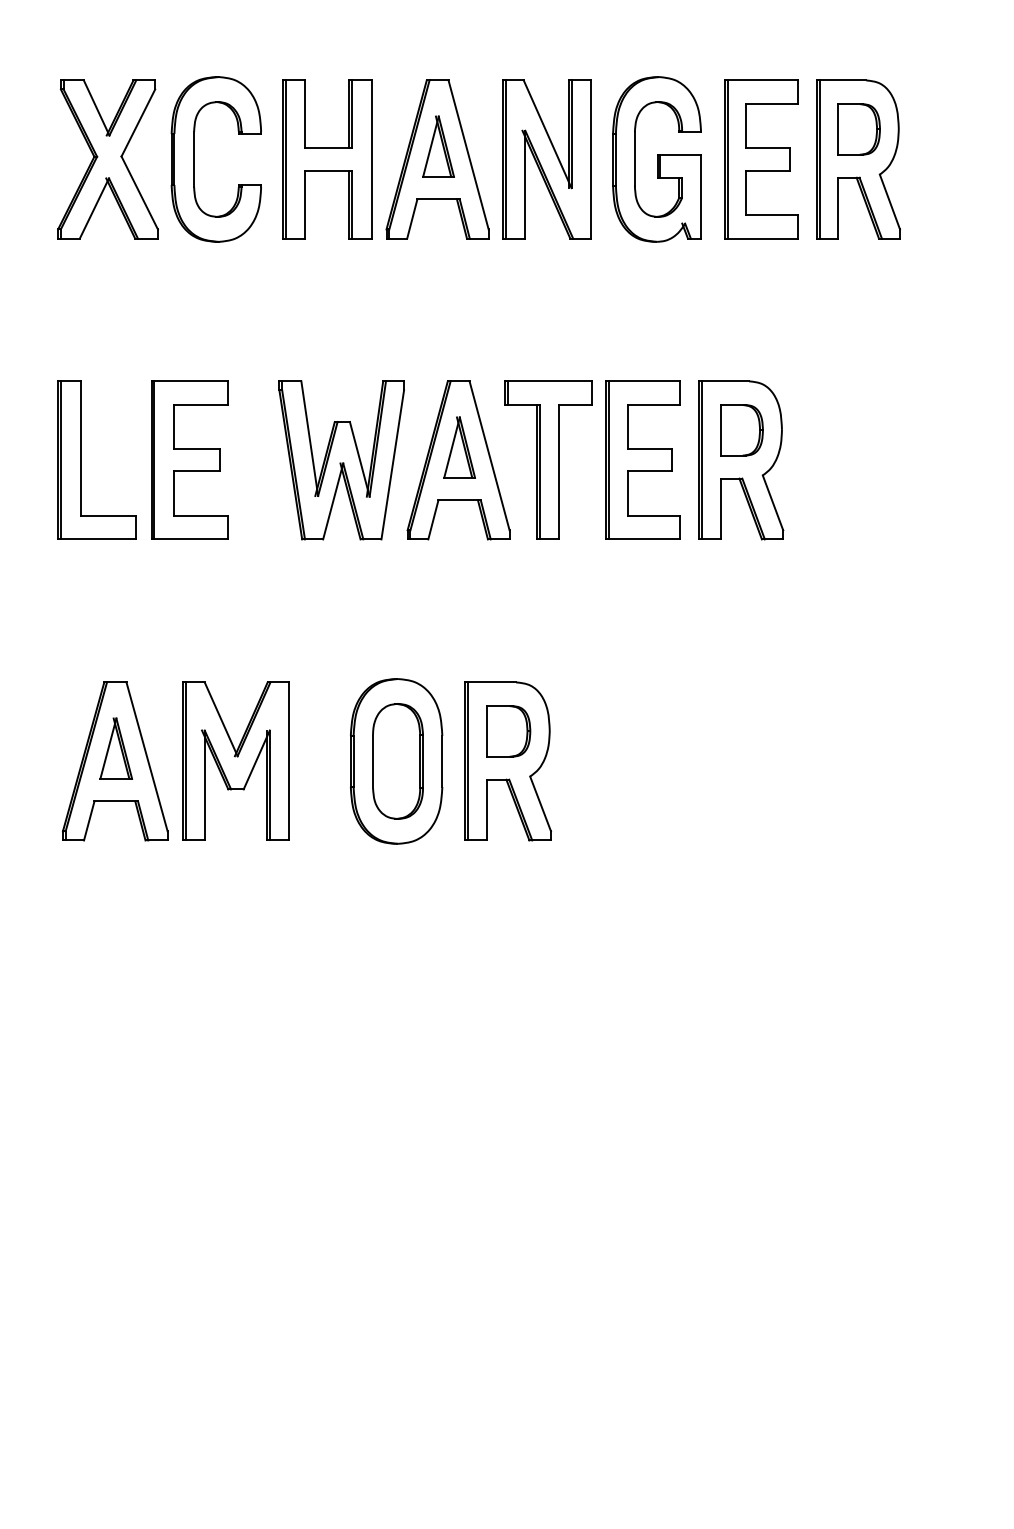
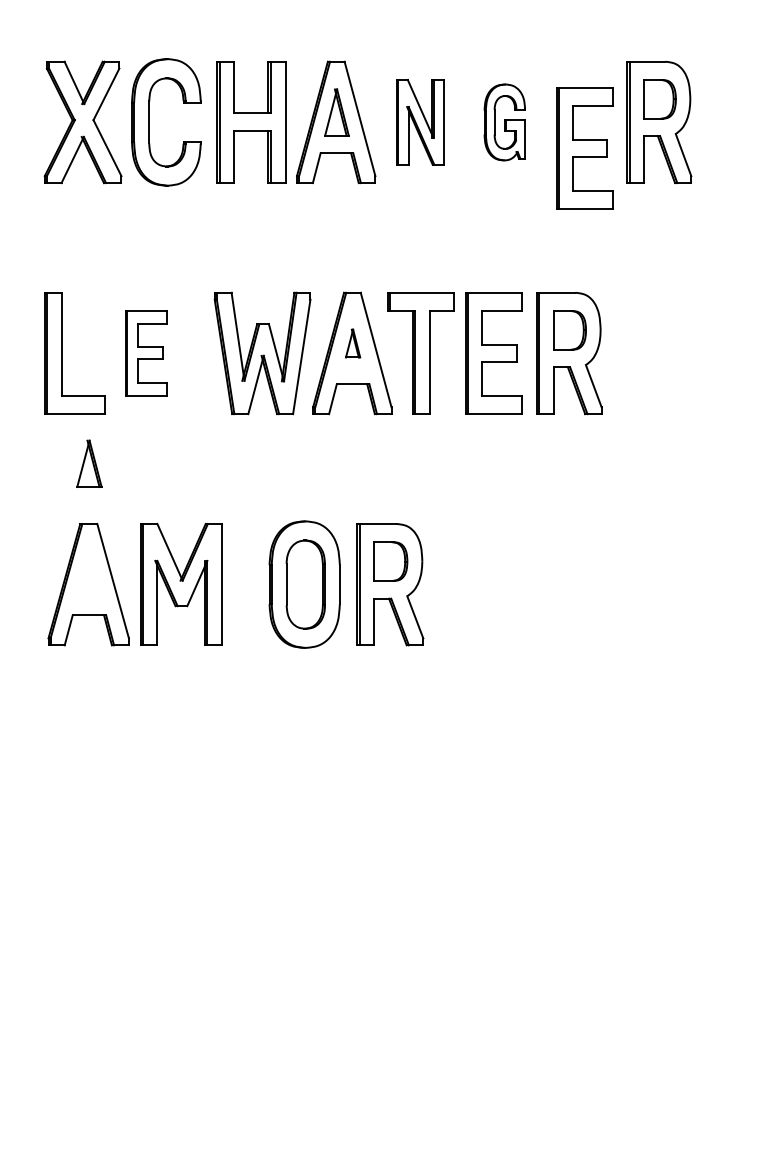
part: (547, 159) -> (420, 122), size x0.7
part: (656, 159) -> (504, 122), size x0.6
part: (760, 159) -> (584, 148), moved
part: (458, 447) -> (352, 343), size x0.6
part: (190, 460) -> (146, 353), size x0.7
part: (116, 748) -> (89, 463), moved

